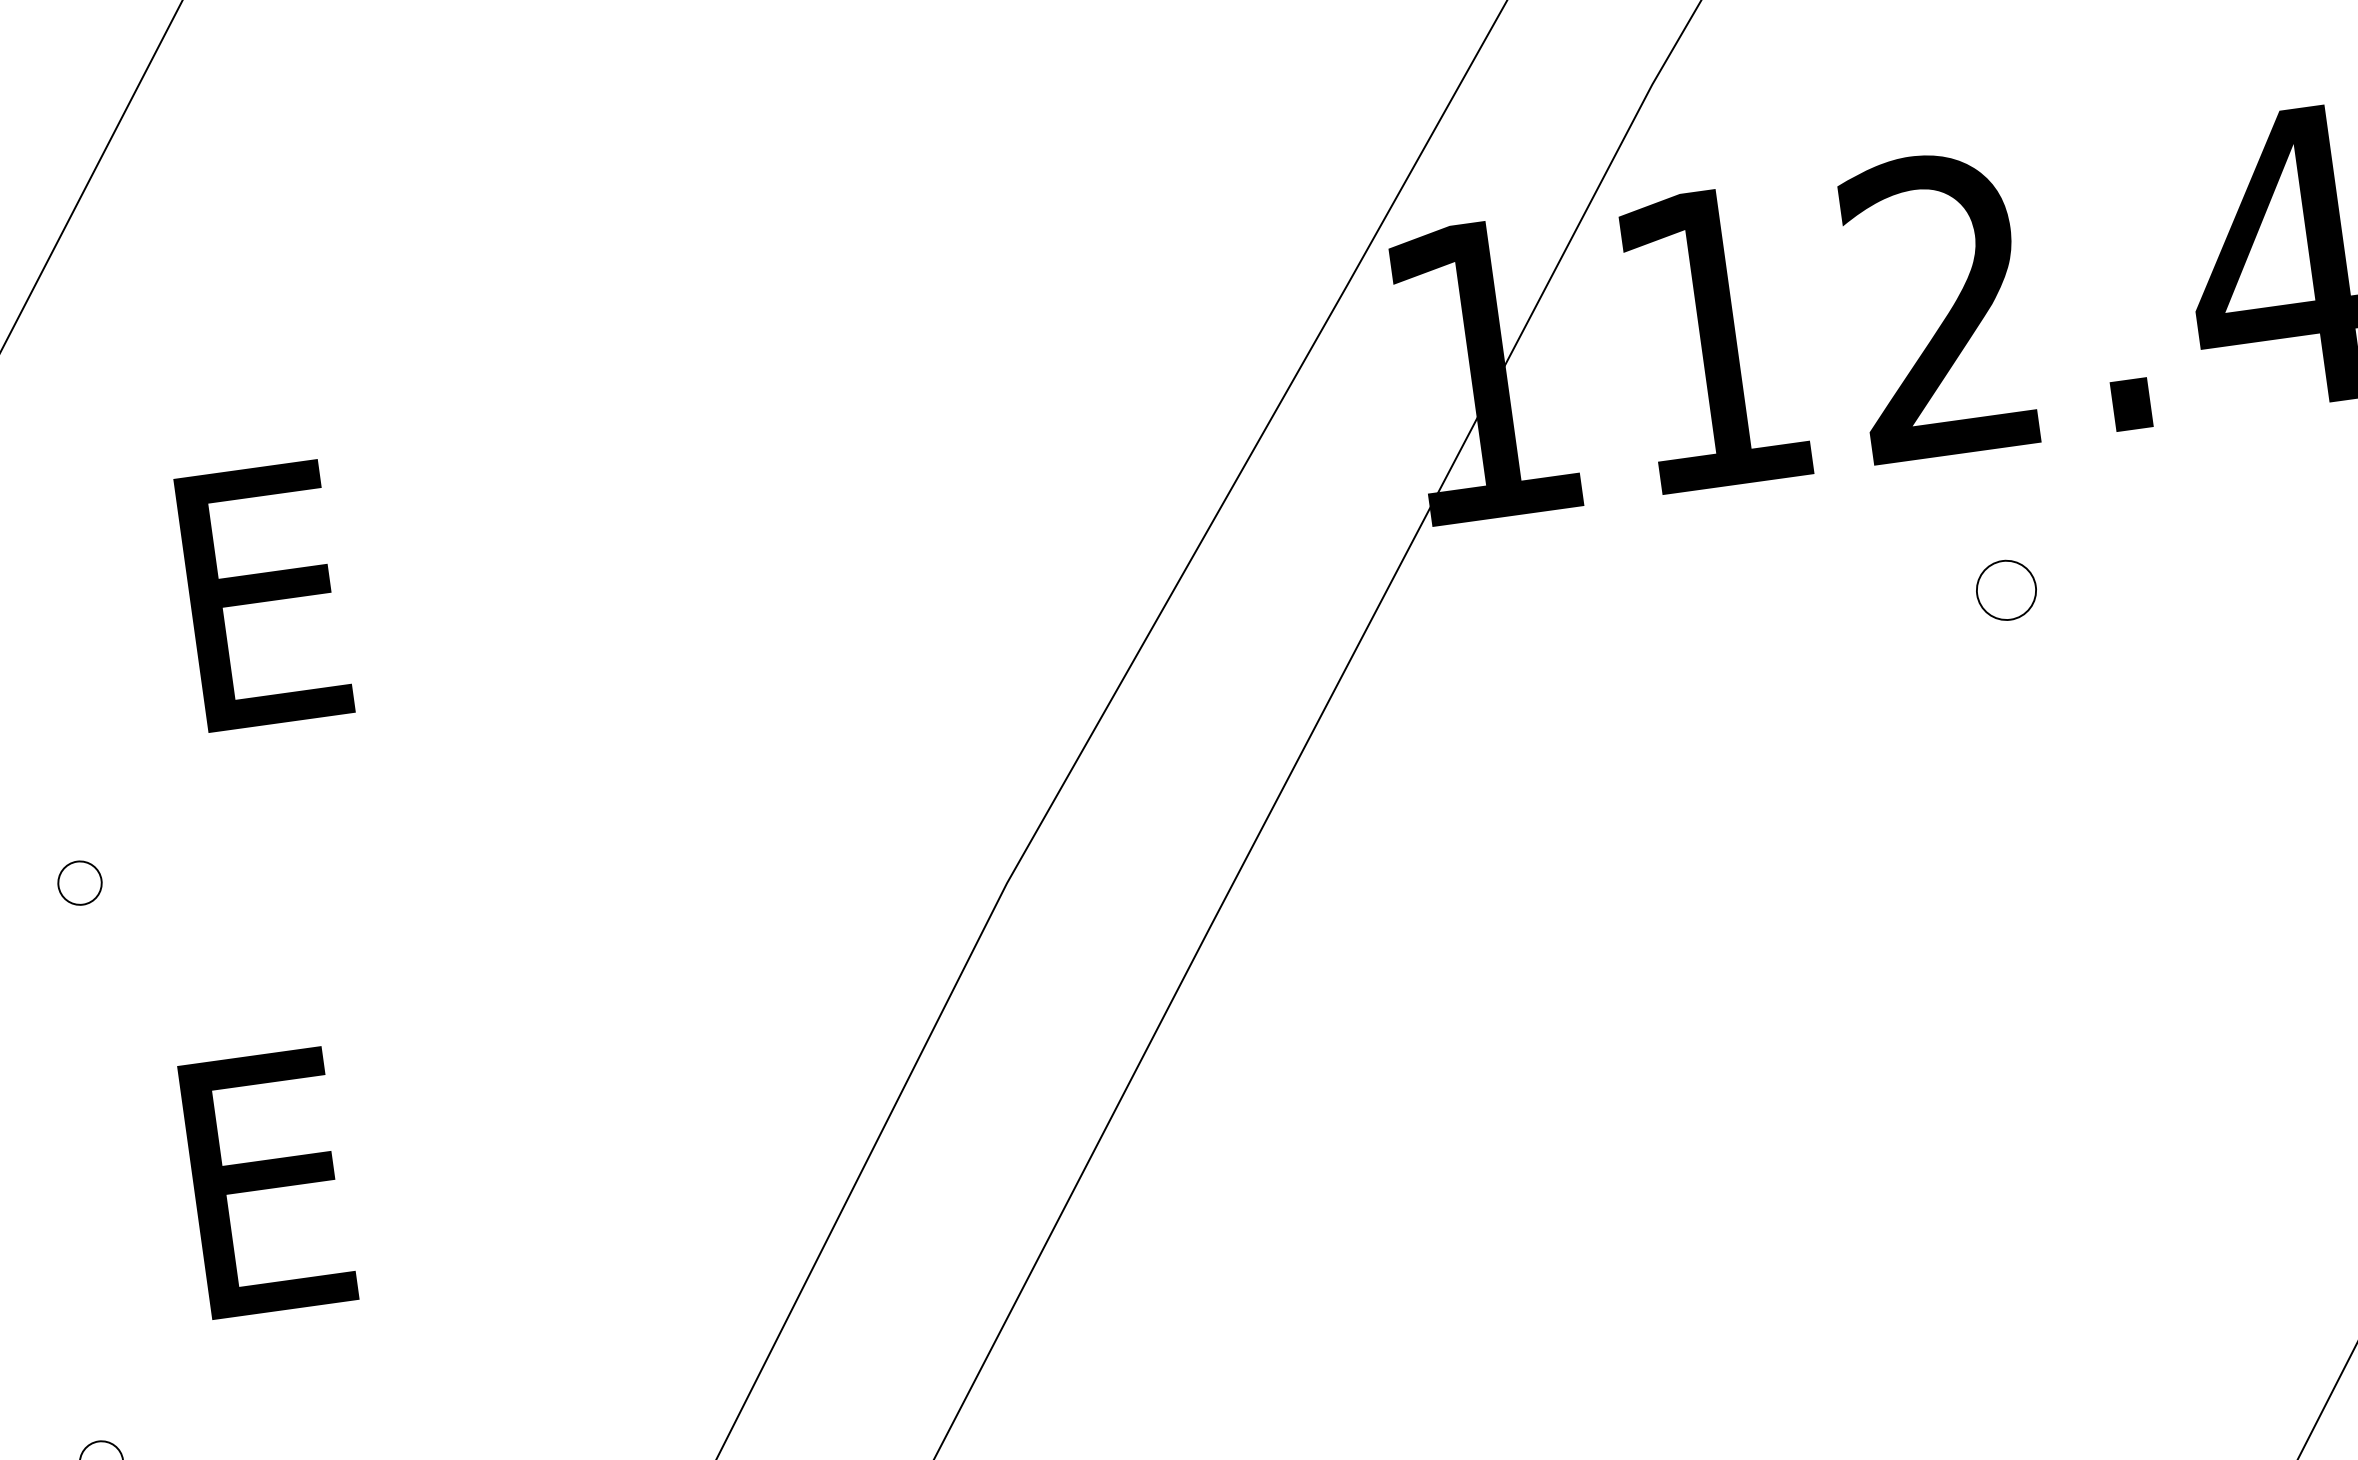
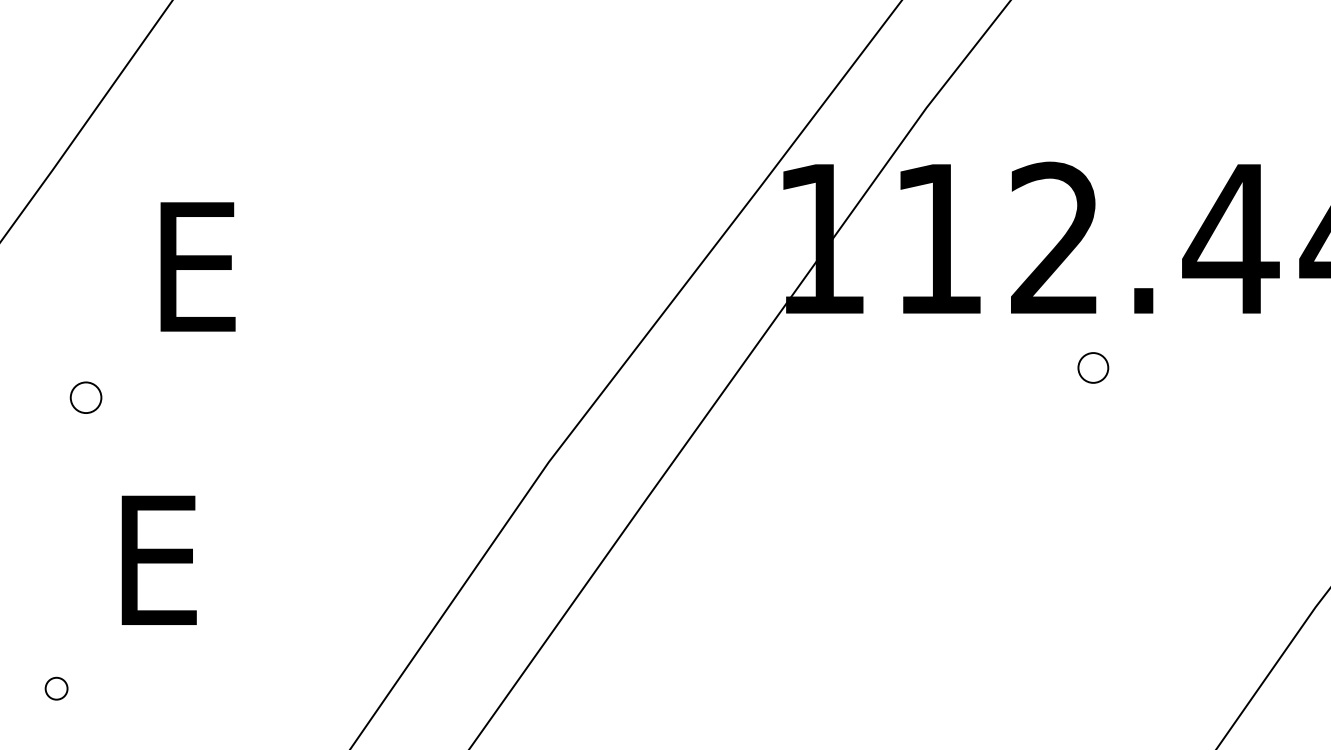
part: (2006, 589) -> (1093, 367), moved
part: (78, 882) -> (85, 397), size x1.4

